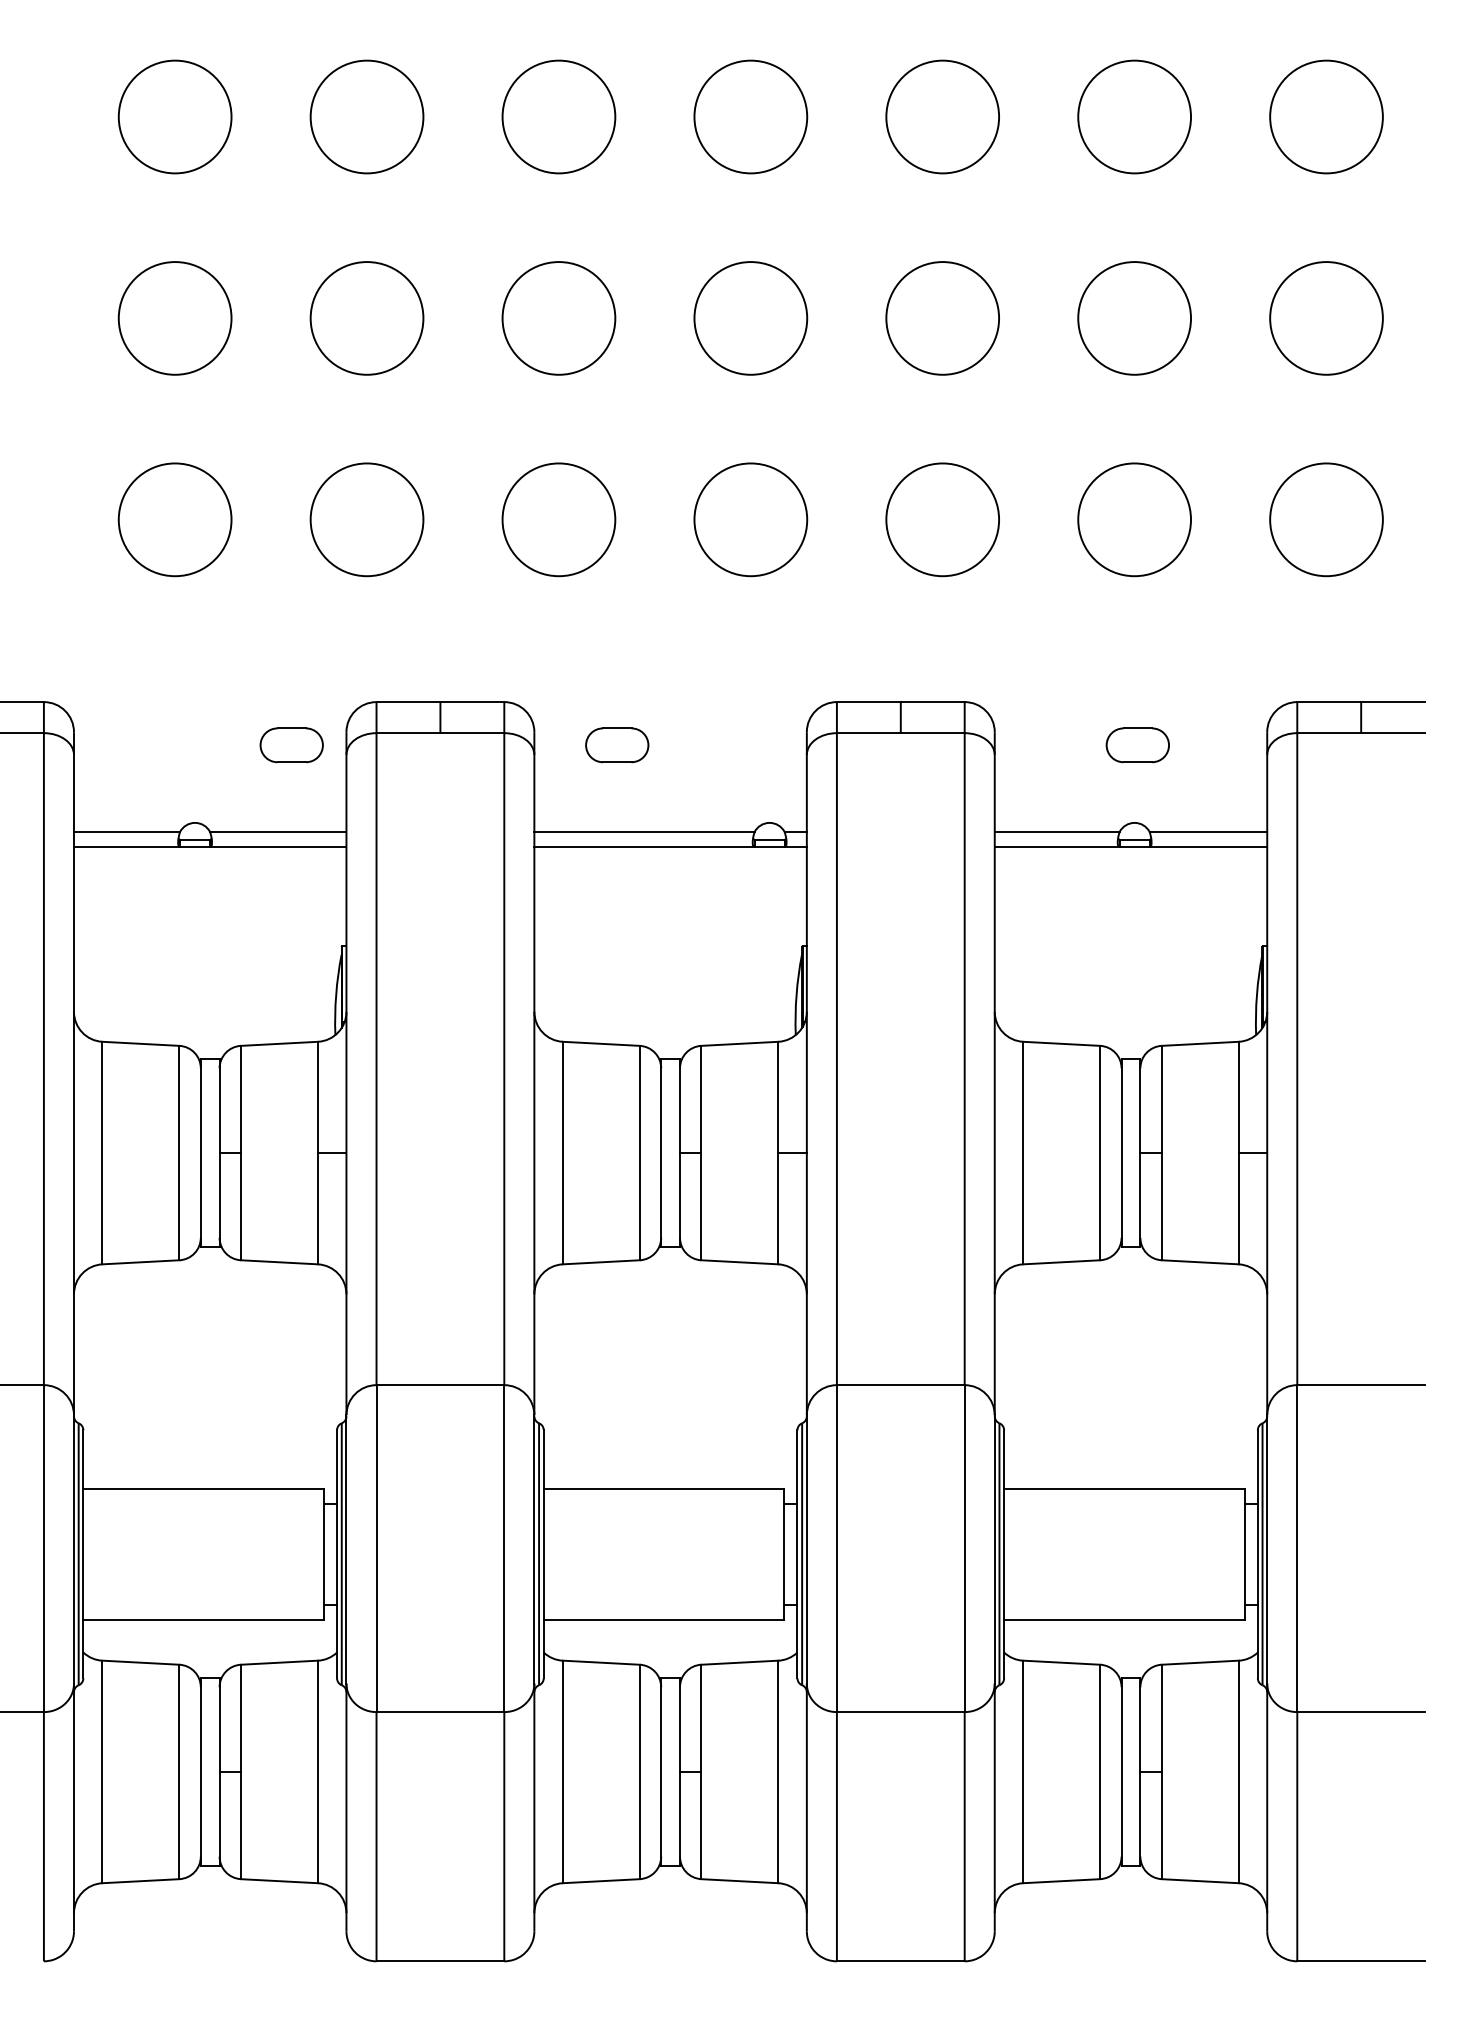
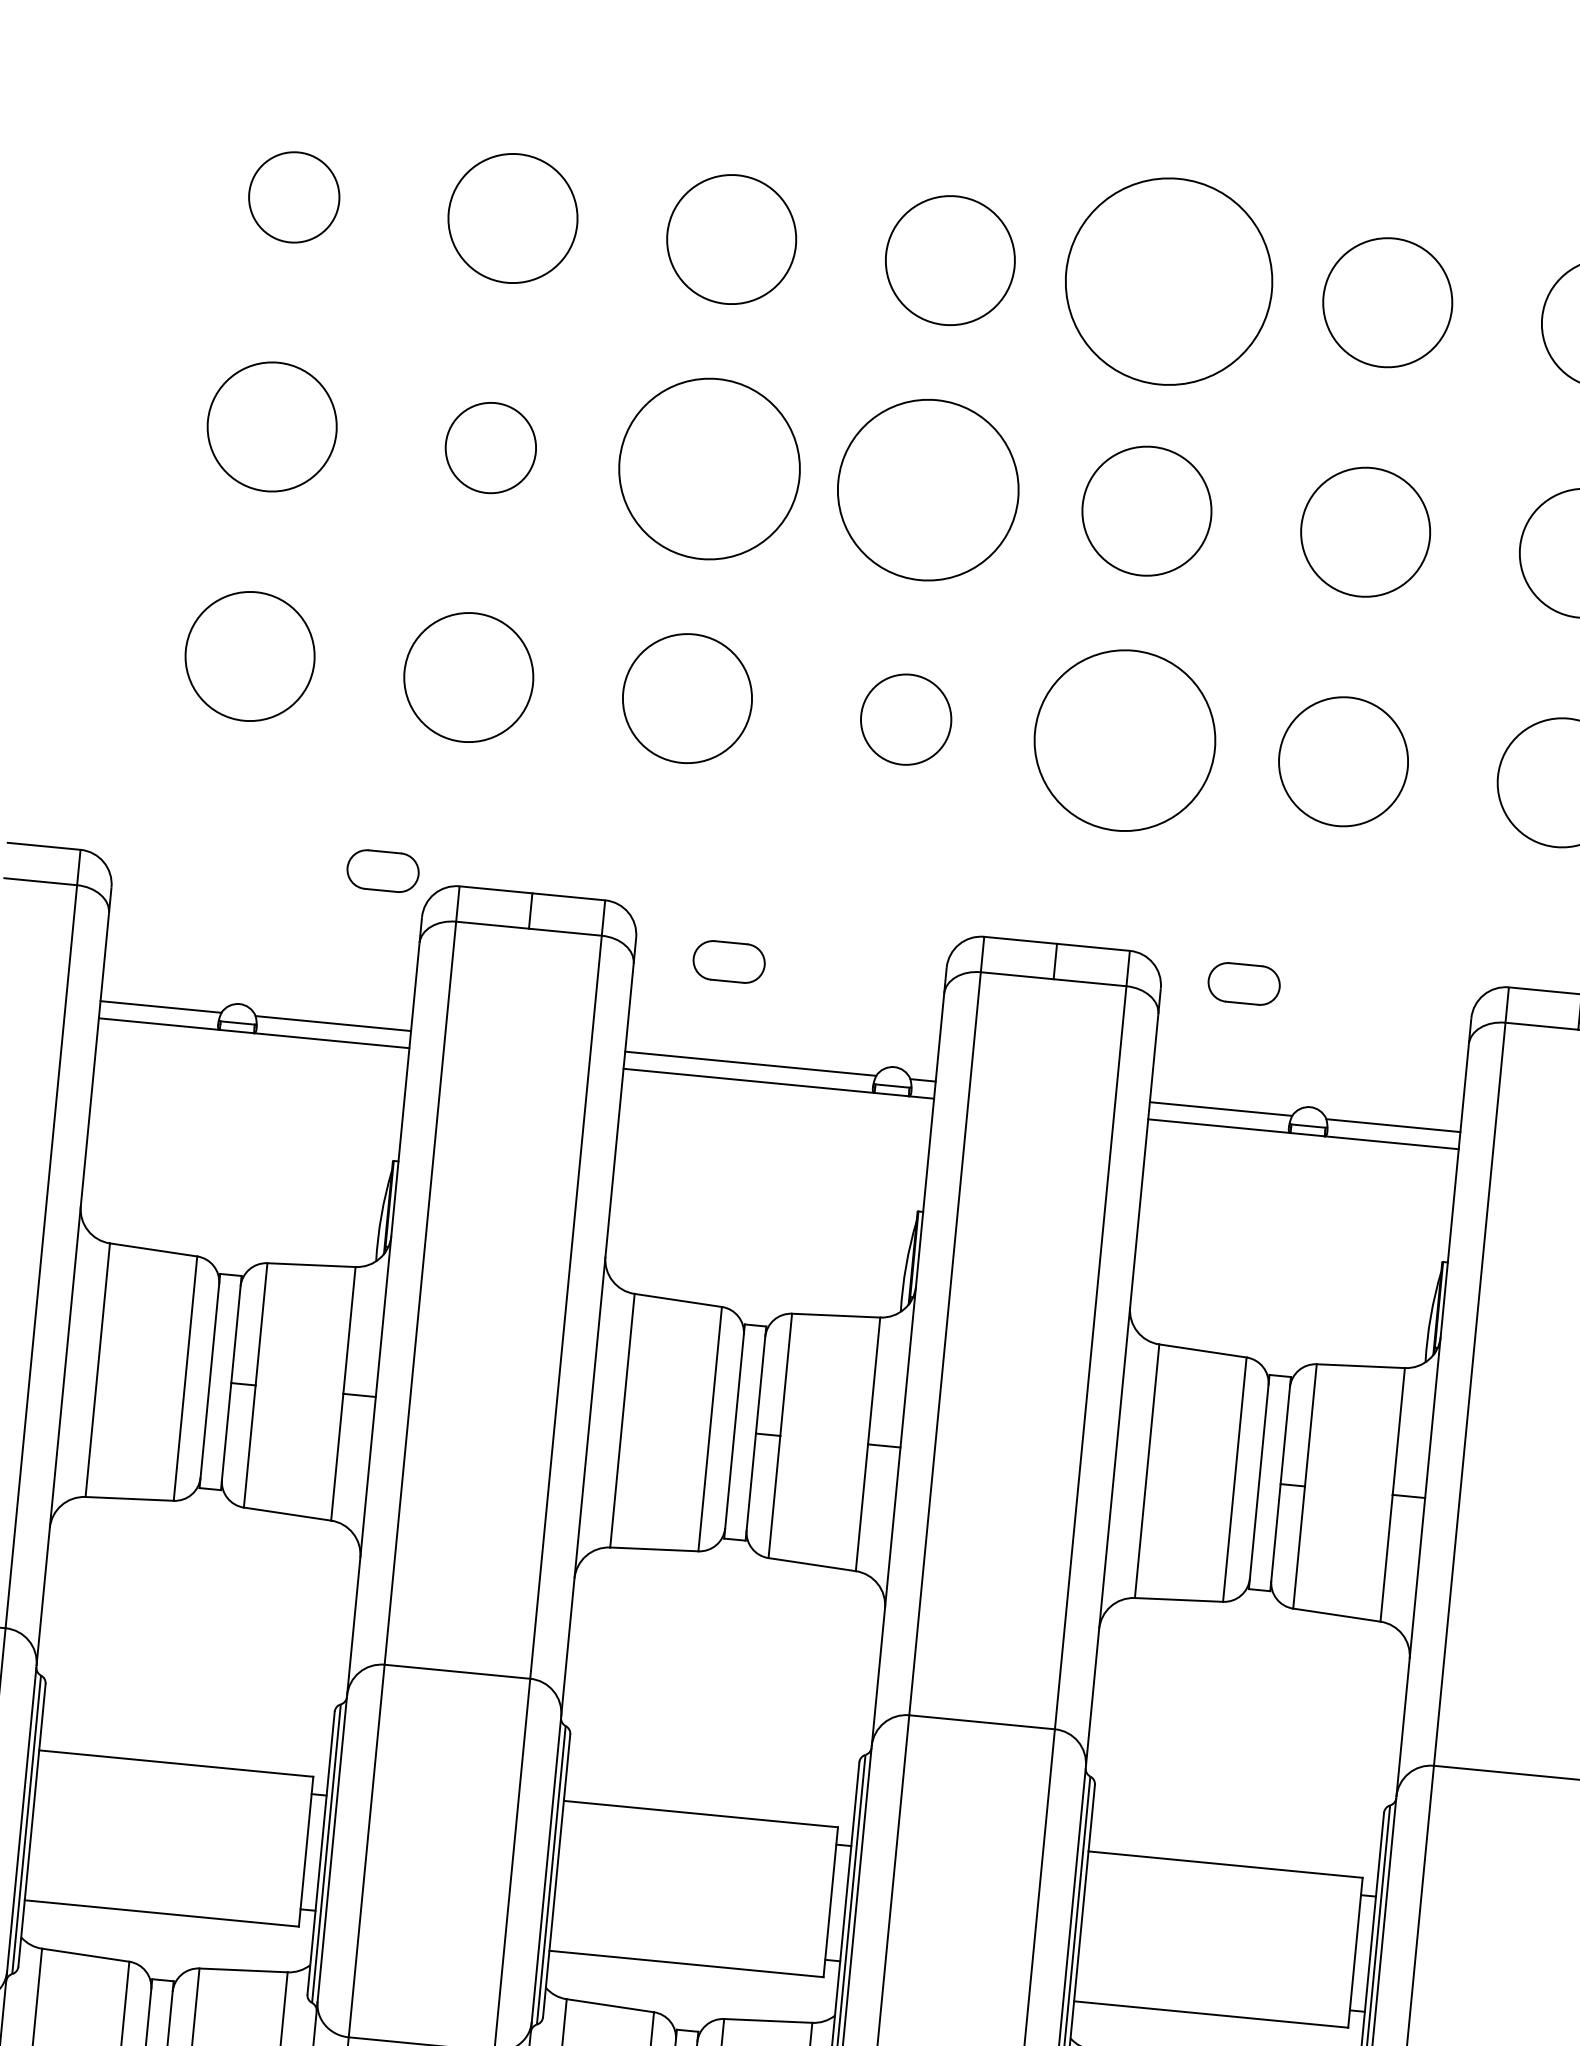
circle: (174, 116) -> (293, 196), size x0.7
circle: (942, 116) -> (1168, 281), size x1.6
circle: (366, 318) -> (490, 448), size x0.7
circle: (558, 318) -> (709, 469), size x1.4
circle: (750, 318) -> (927, 490), size x1.4
circle: (750, 519) -> (905, 719), size x0.7
circle: (942, 519) -> (1124, 740), size x1.4
part: (291, 745) -> (382, 871), moved
part: (1137, 745) -> (1243, 984), moved

